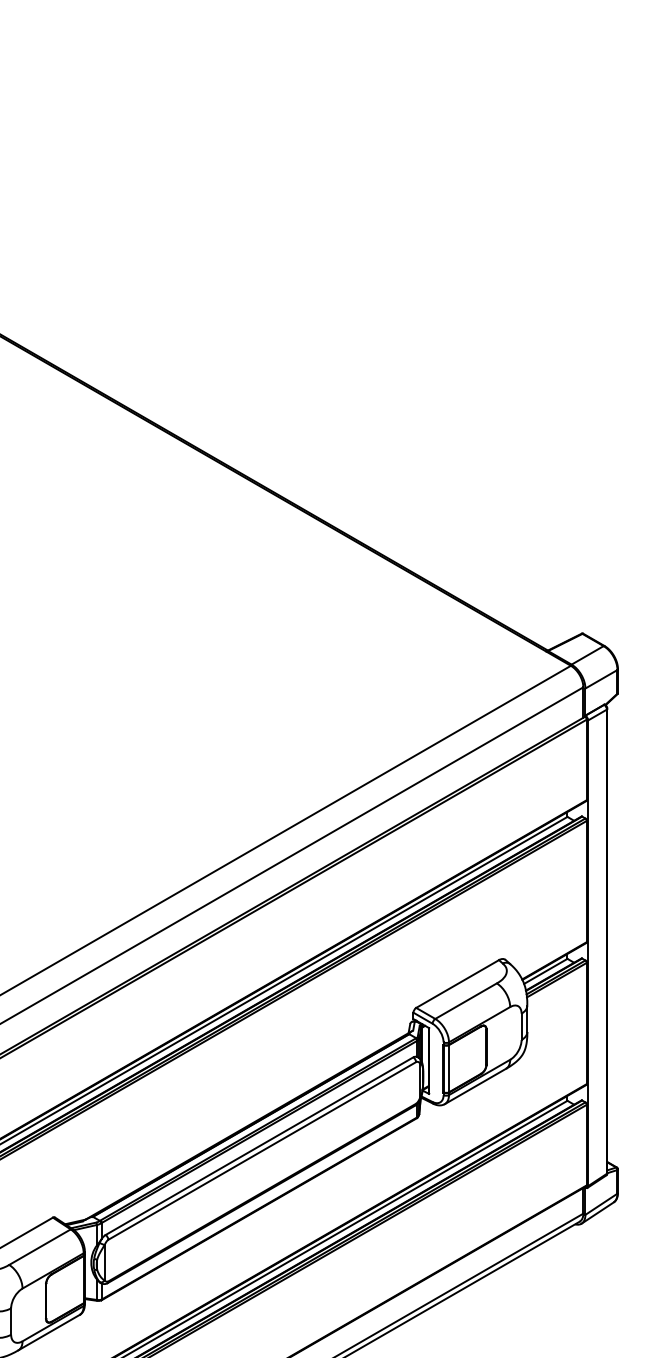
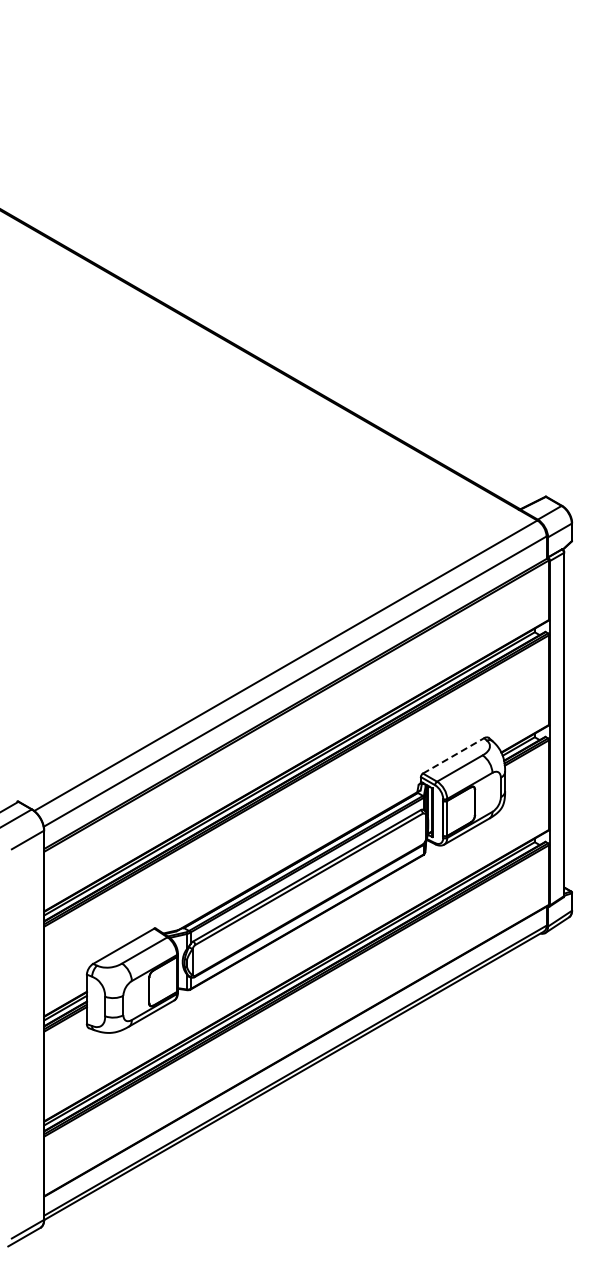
line: (458, 983) -> (454, 755), solid -> dashed

